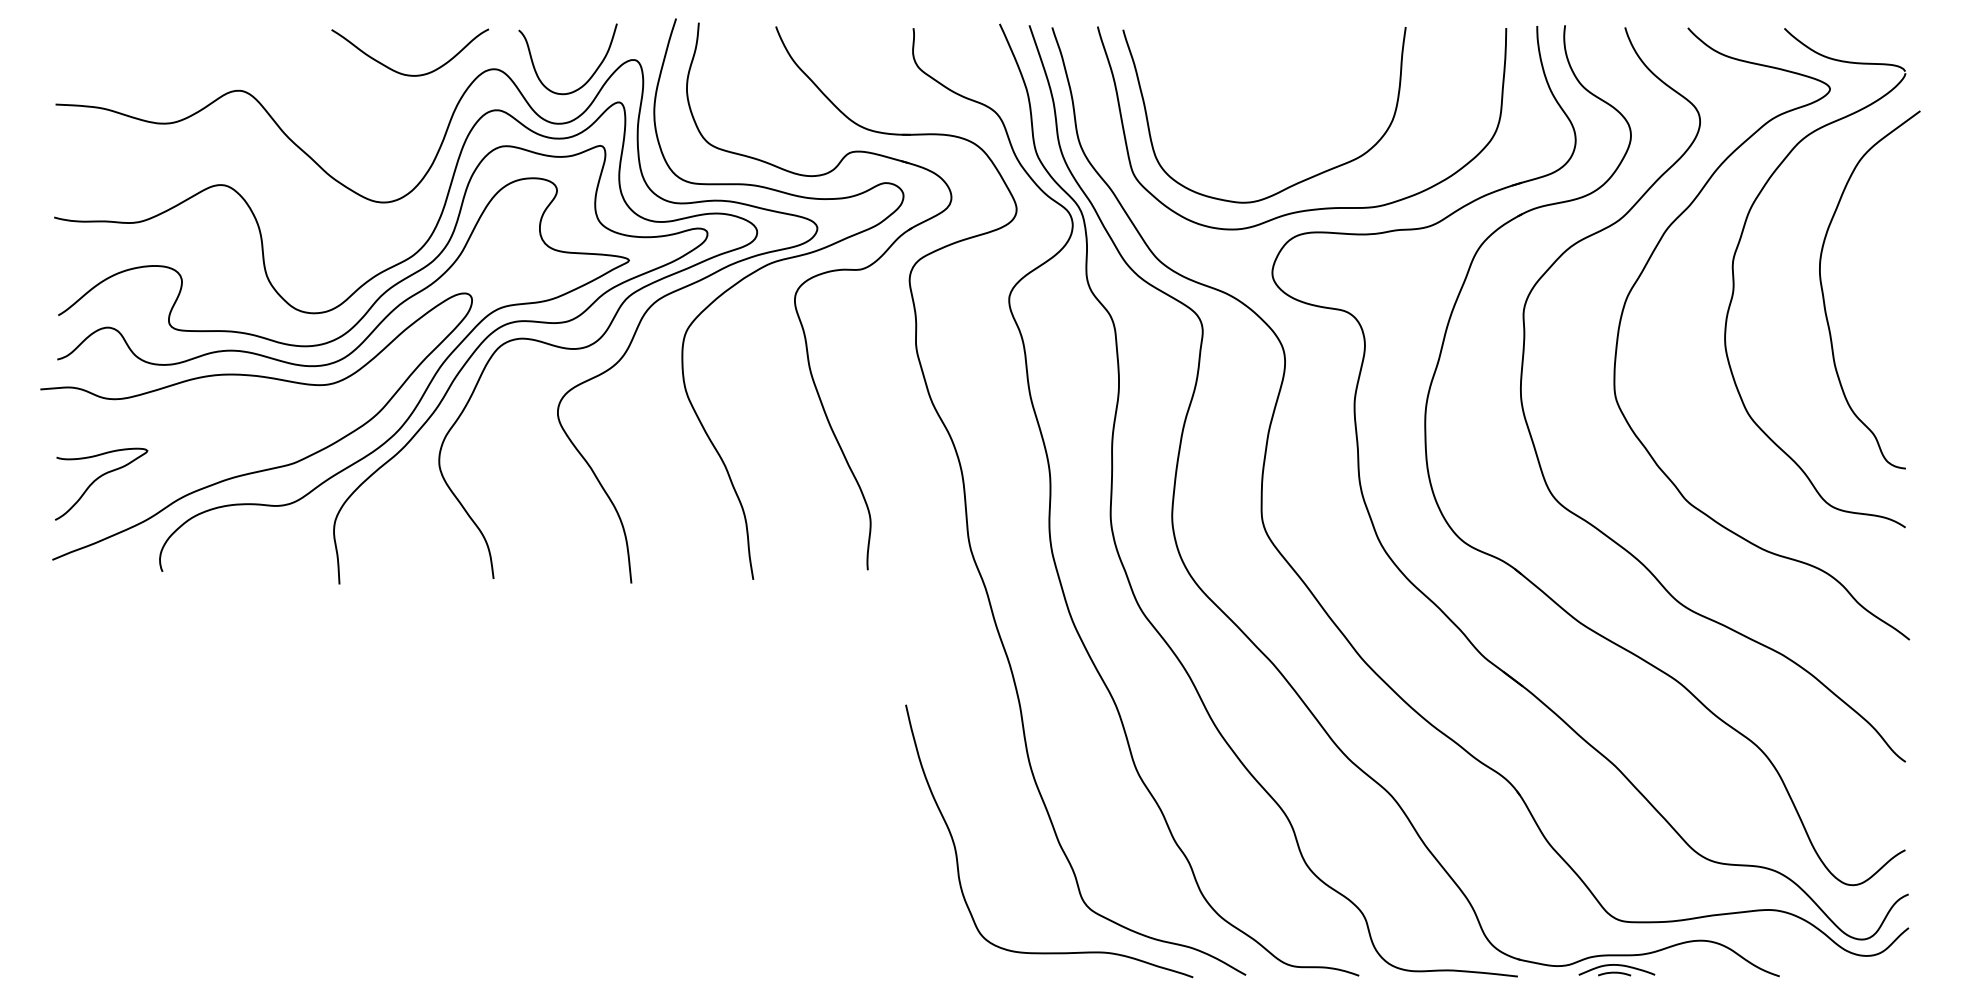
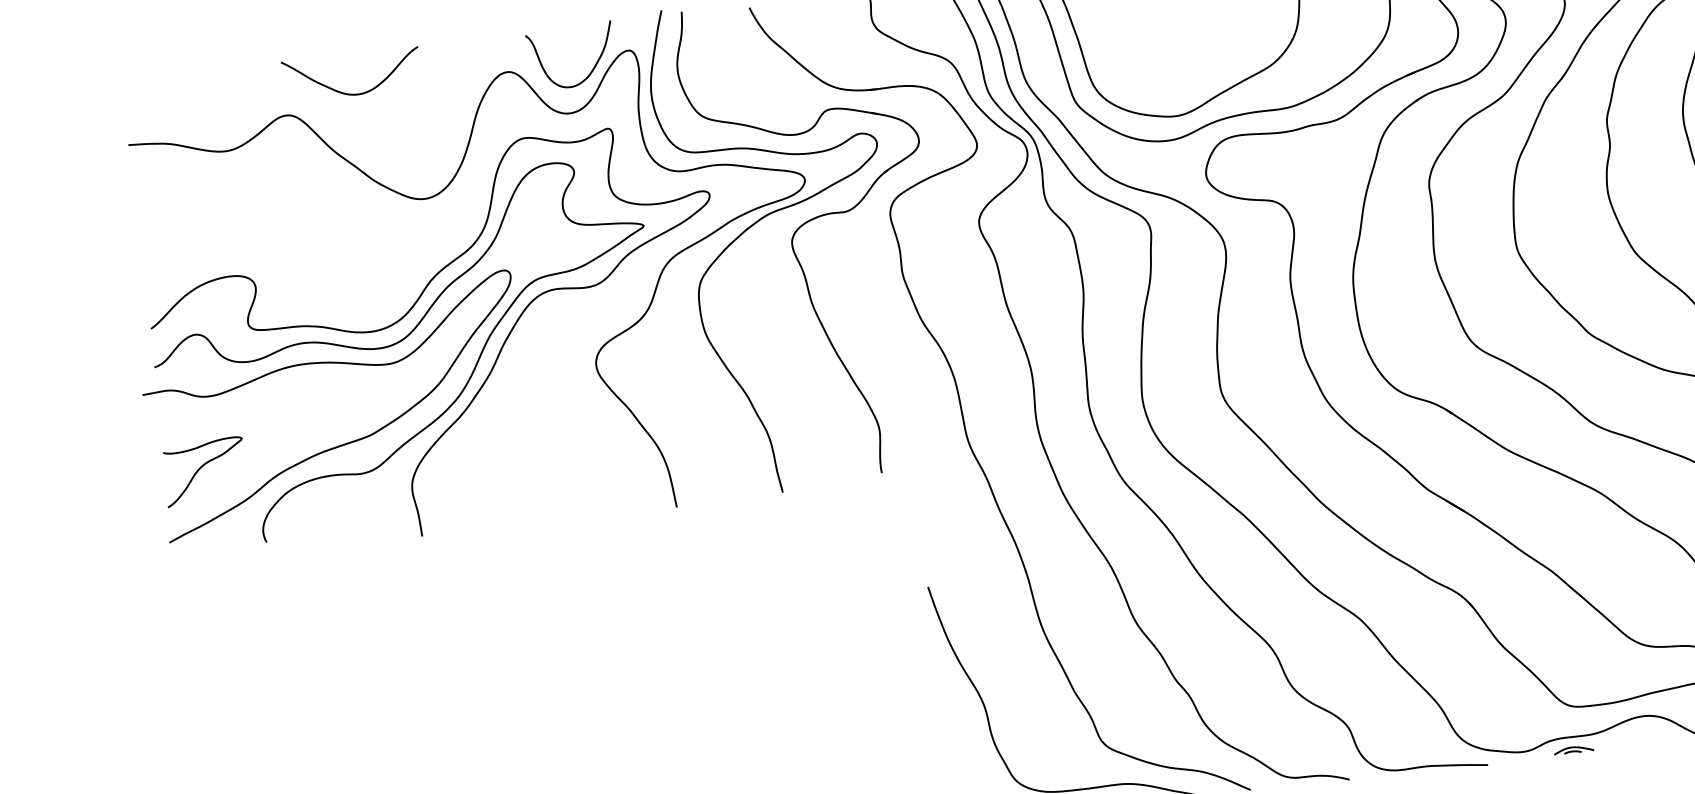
curve: (404, 73) -> (348, 93), moved
curve: (364, 285) -> (415, 273), removed
part: (1616, 970) -> (1573, 750), size x0.6

